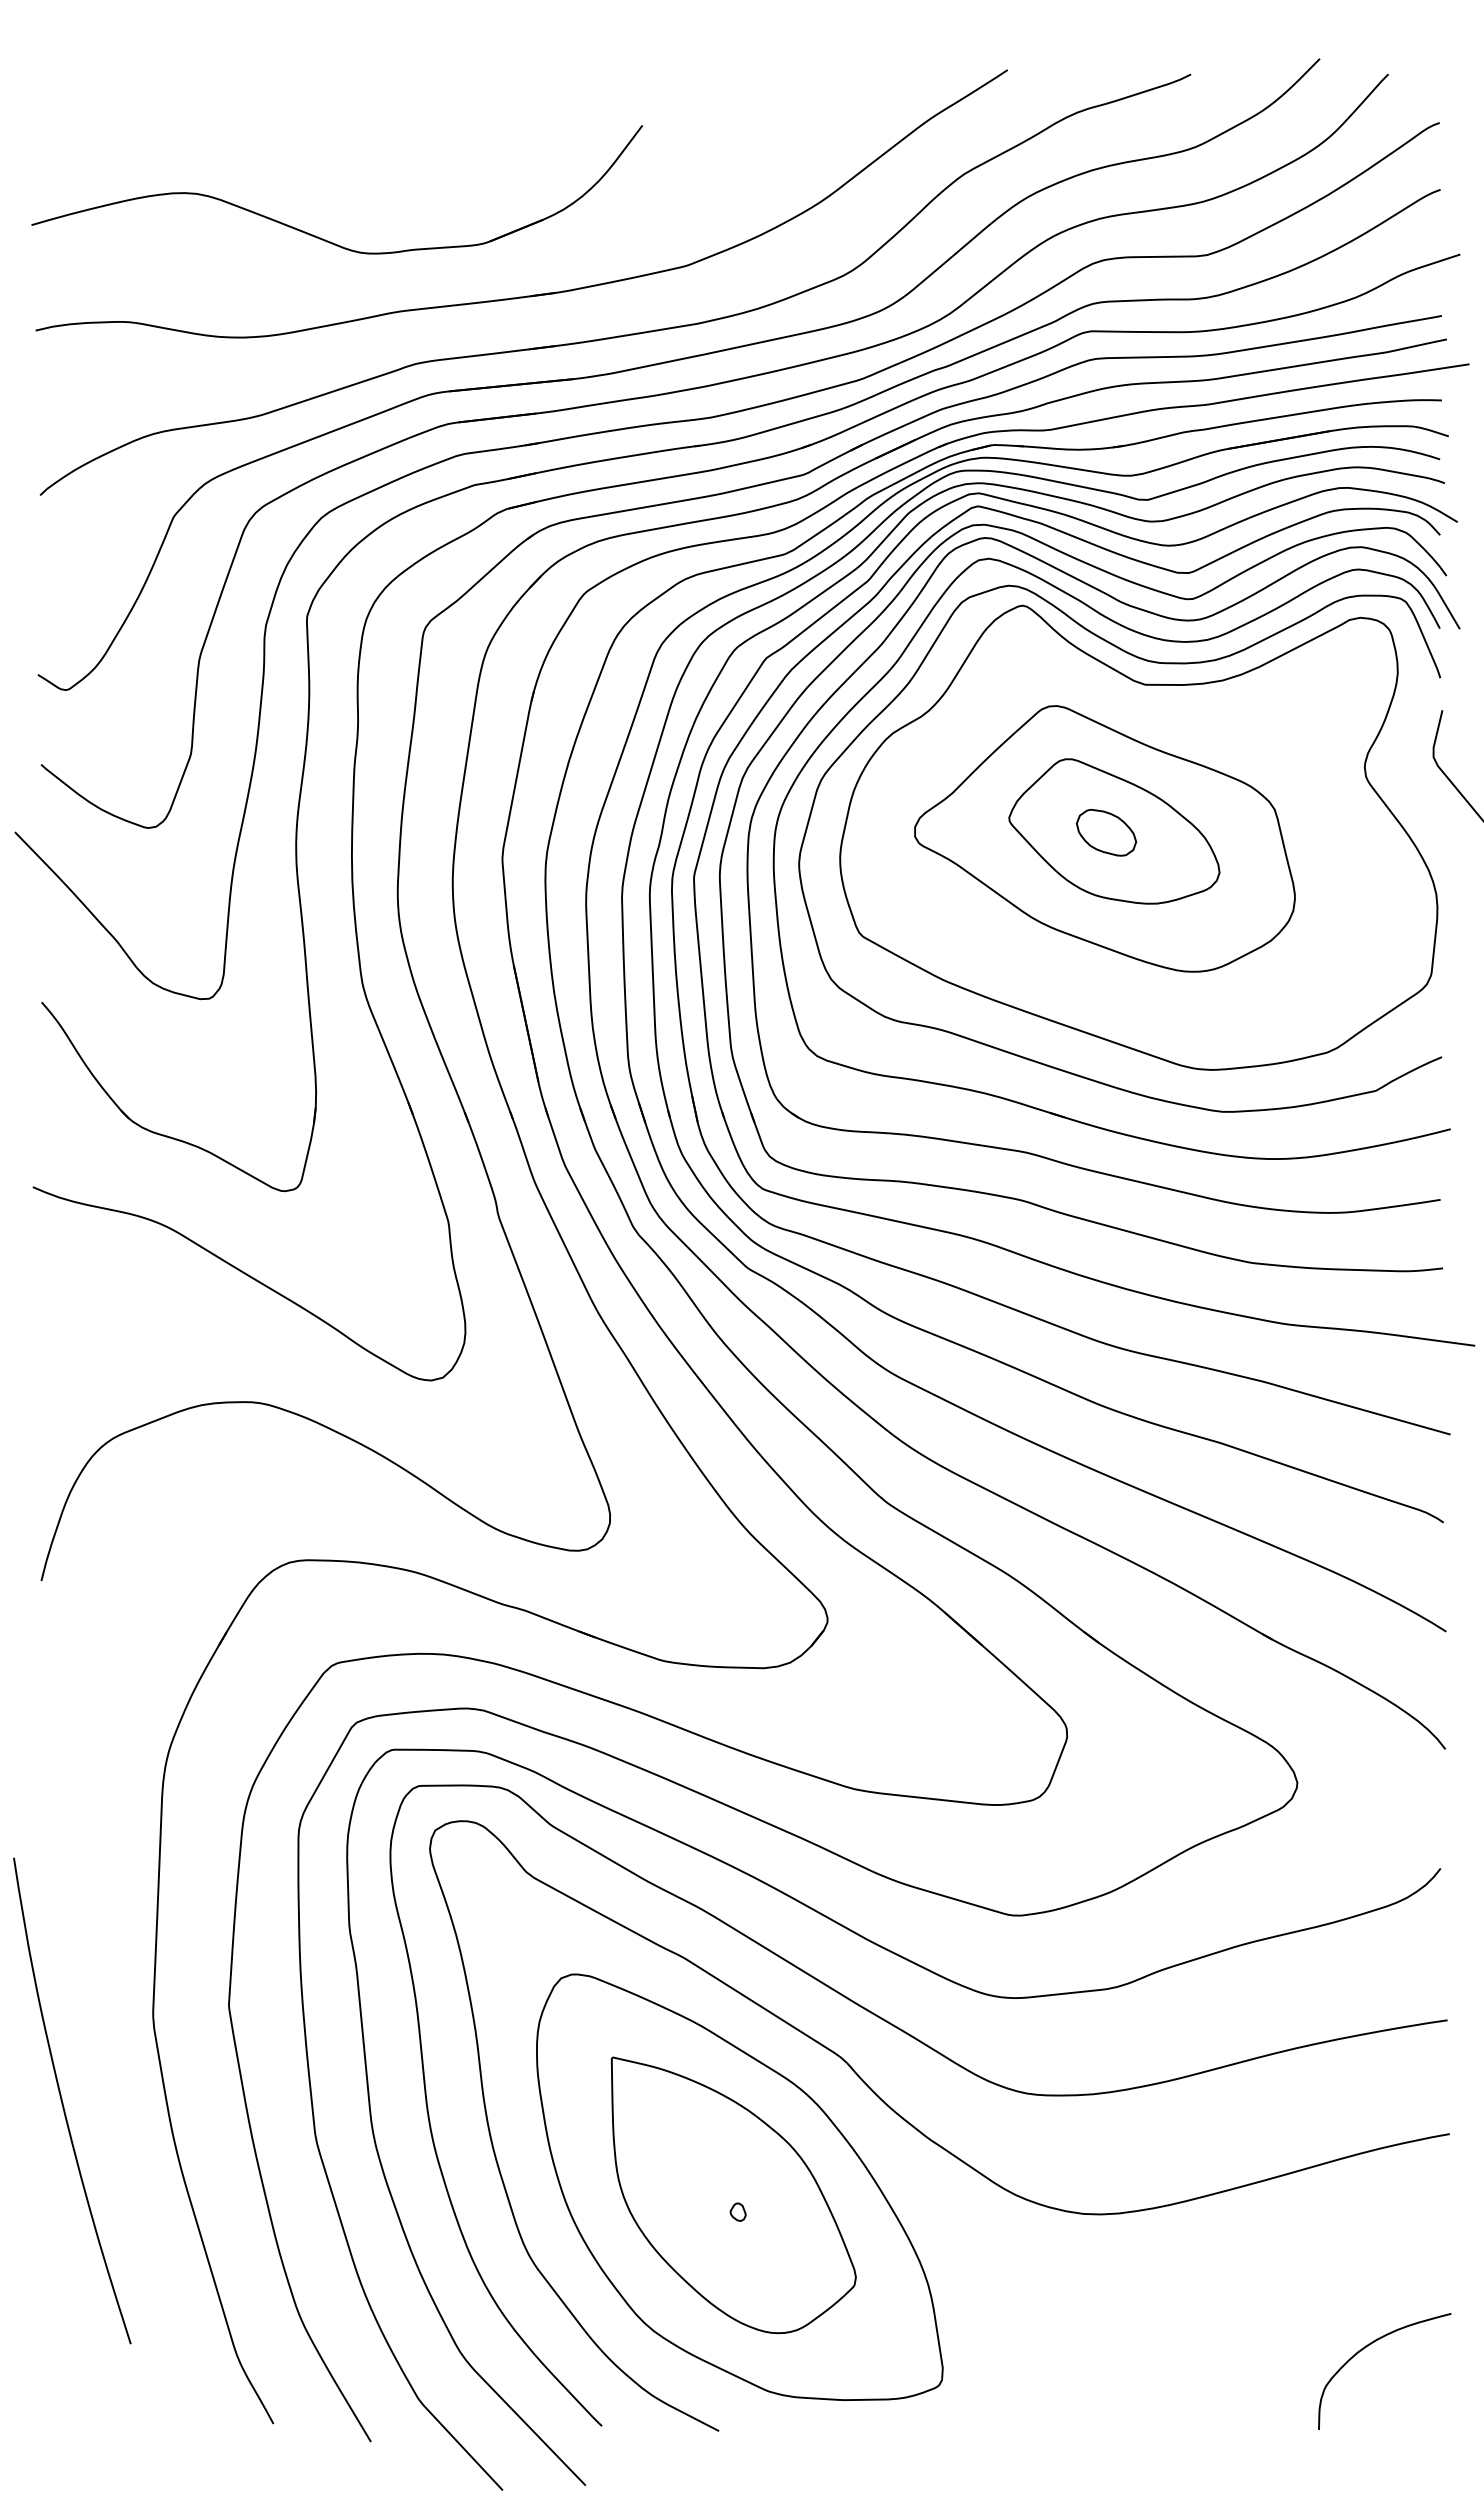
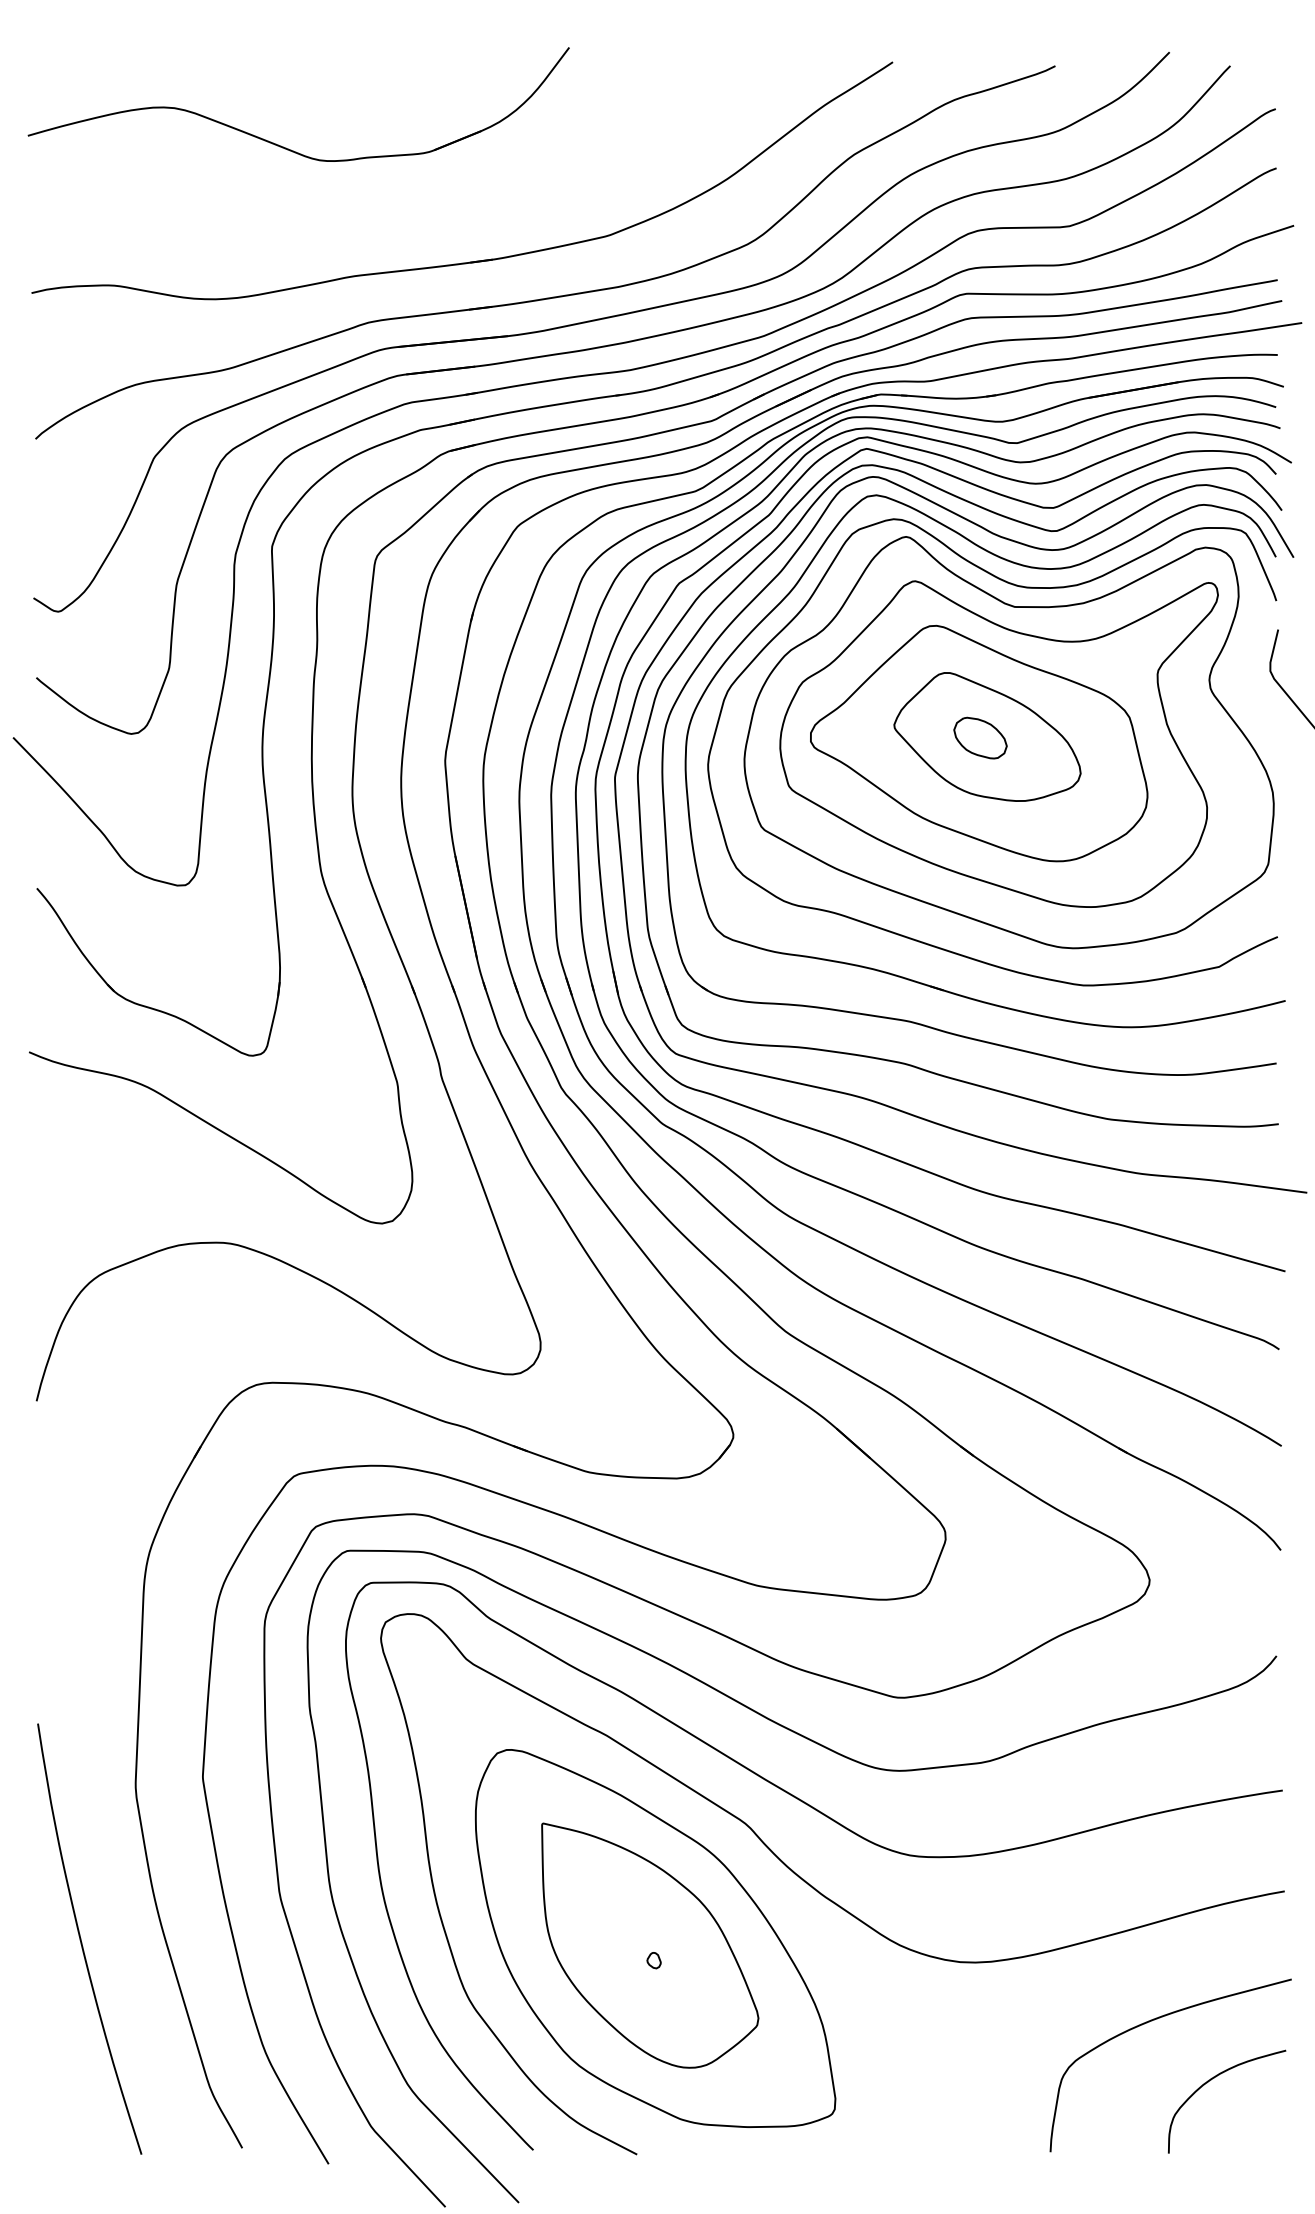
part: (318, 236) -> (282, 145), moved
part: (1127, 839) -> (999, 744), added
curve: (63, 2102) -> (81, 1940), moved
curve: (1298, 2281) -> (1150, 2022), added

